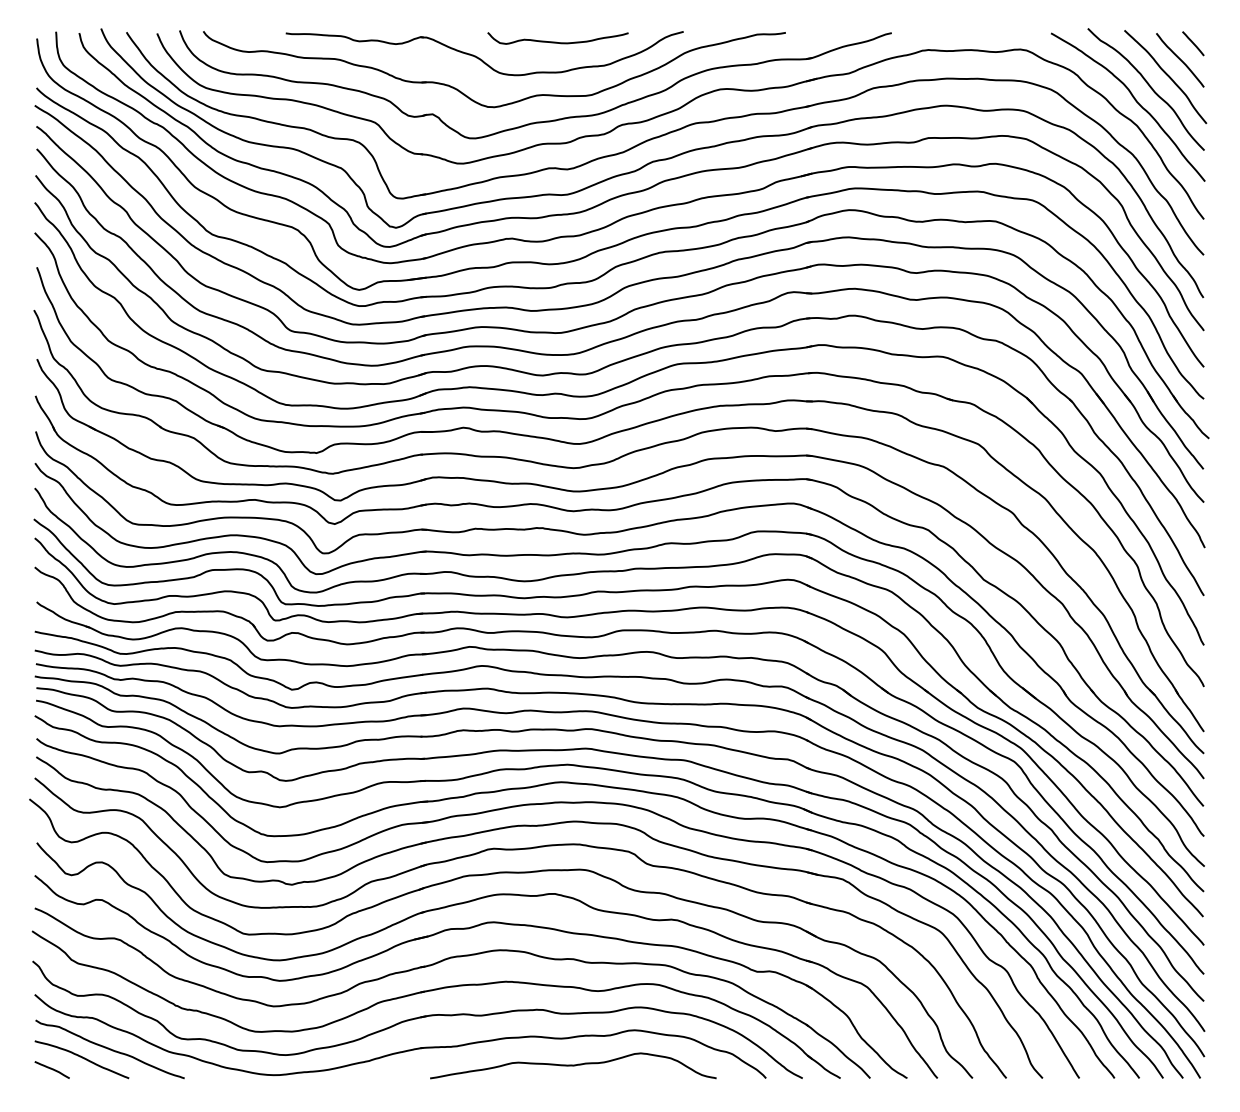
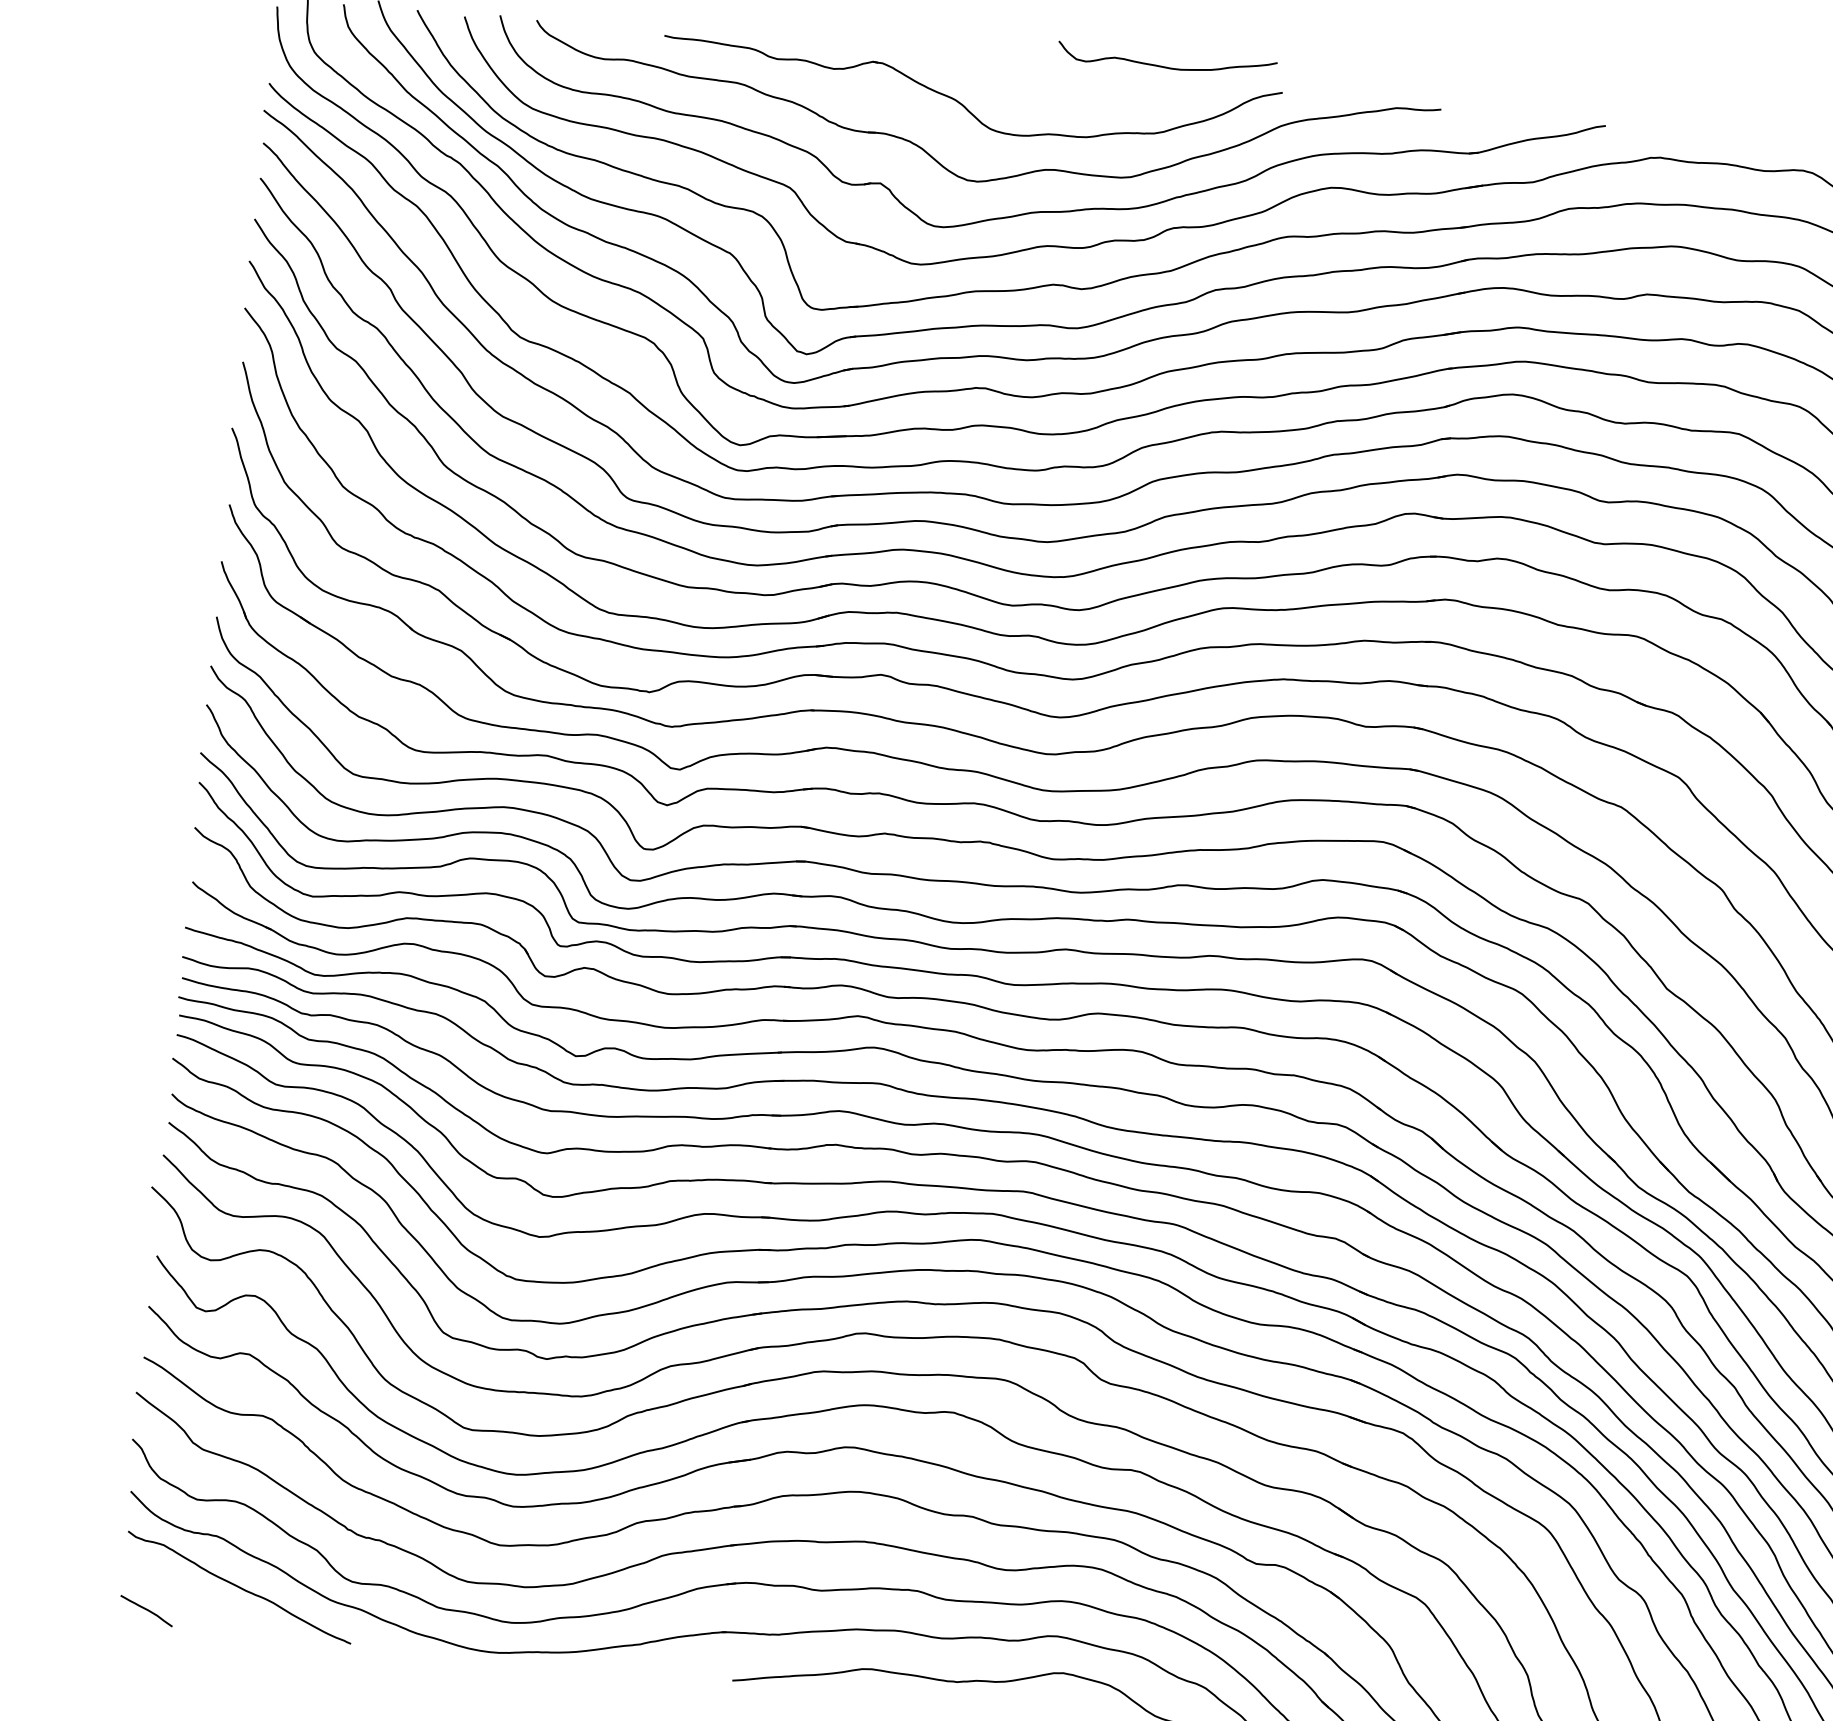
curve: (556, 41) -> (1164, 65), moved
curve: (82, 1058) -> (195, 1597), removed

